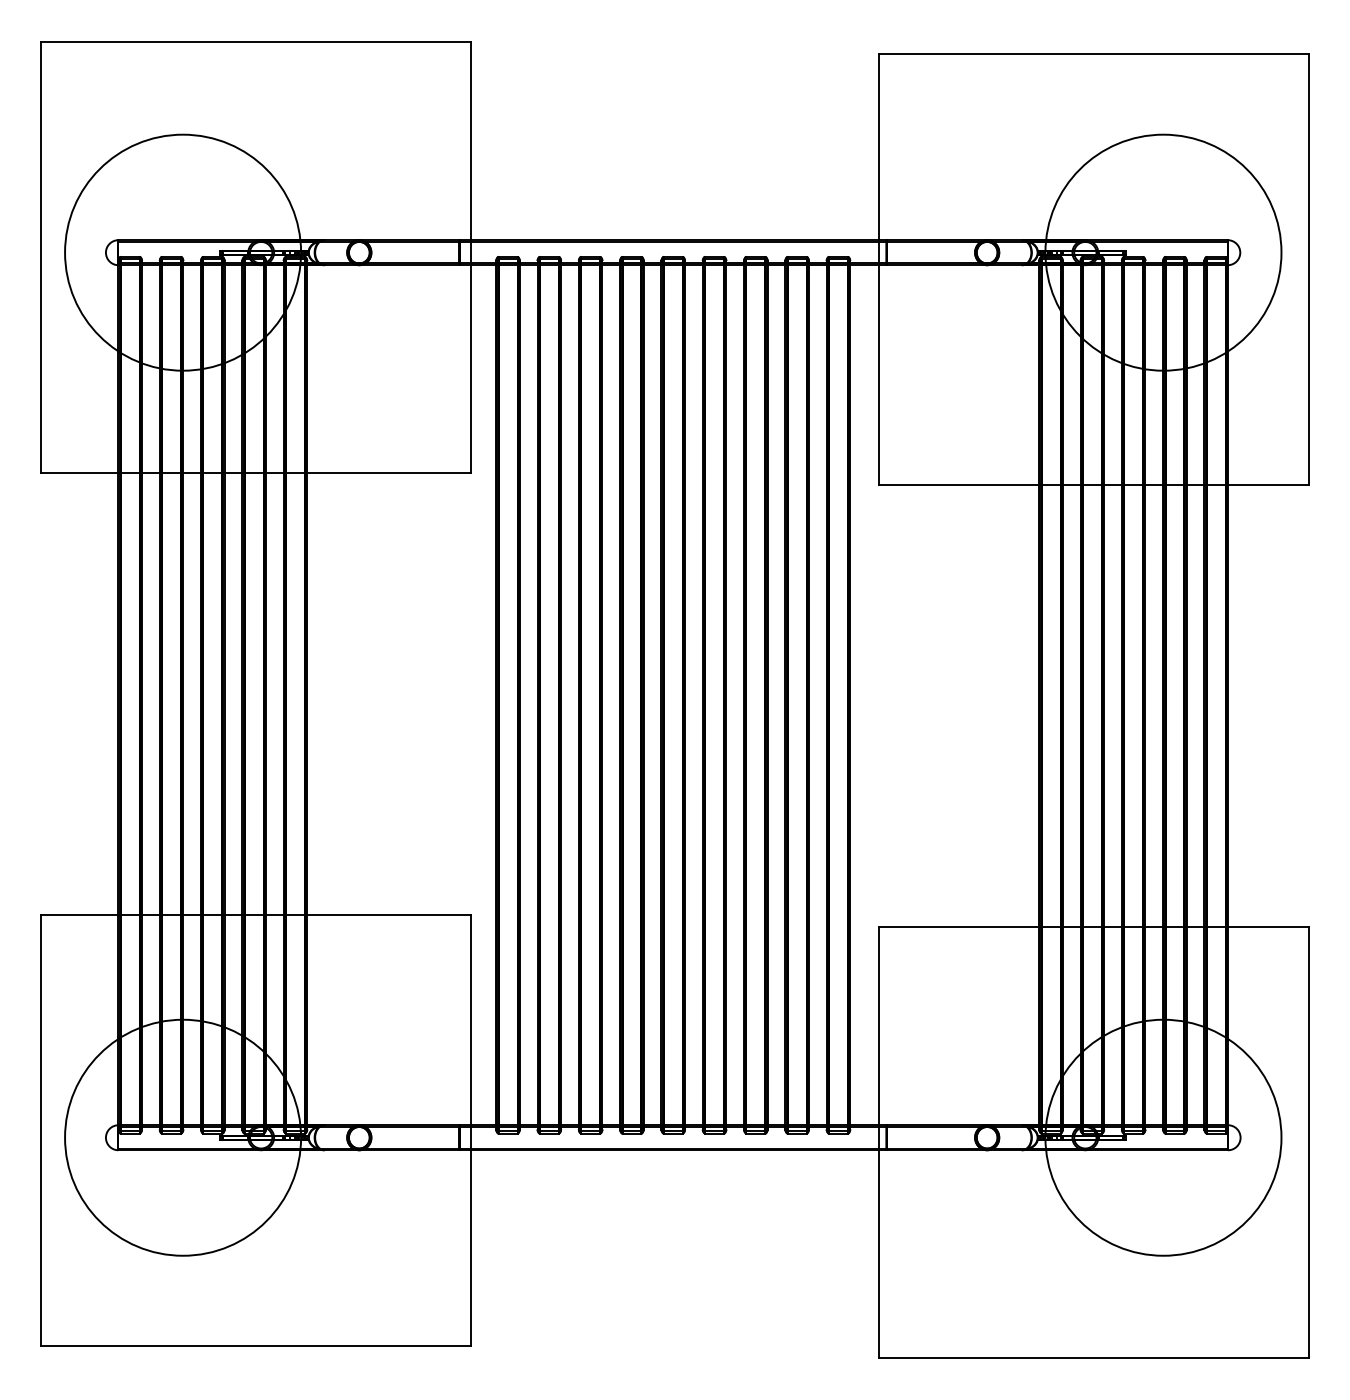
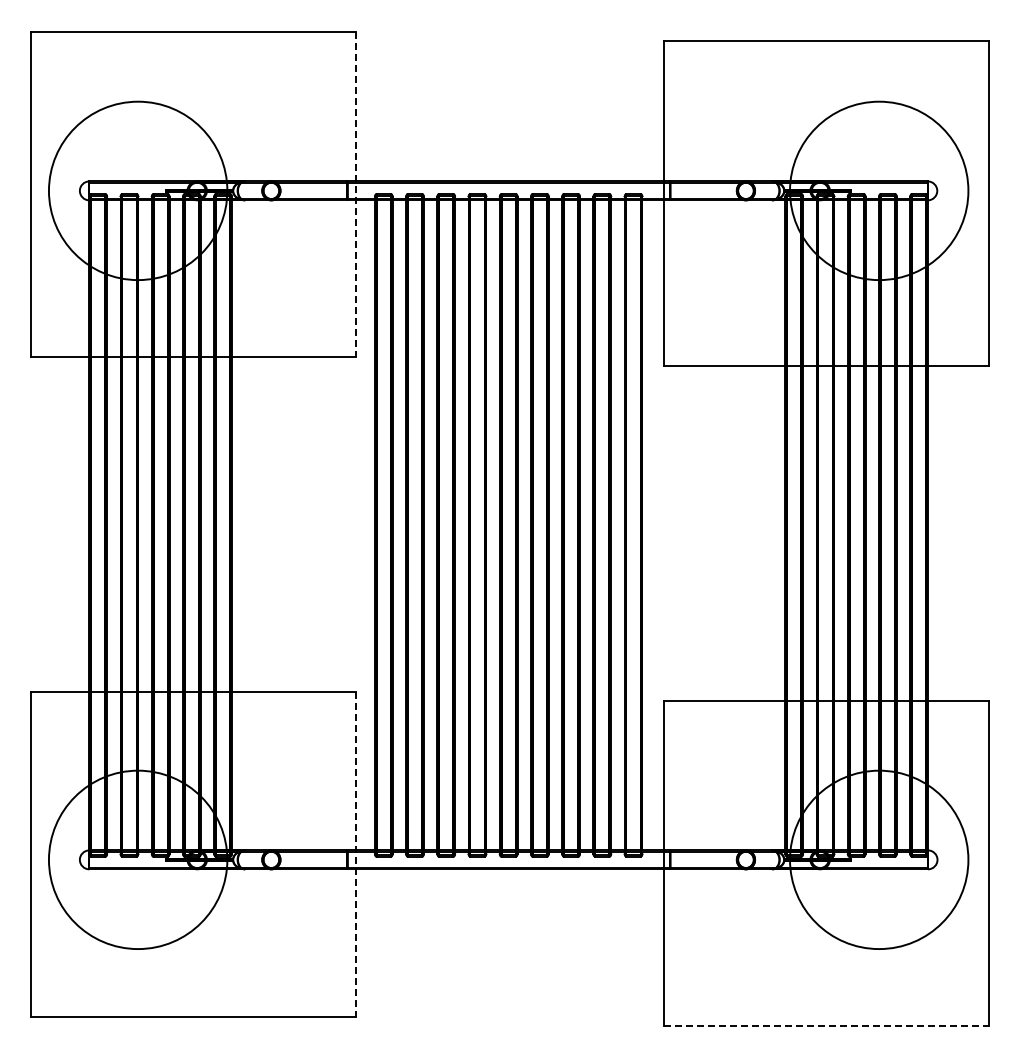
line: (471, 257) -> (356, 194), solid -> dashed
line: (471, 1130) -> (356, 854), solid -> dashed
line: (1093, 1358) -> (826, 1026), solid -> dashed

